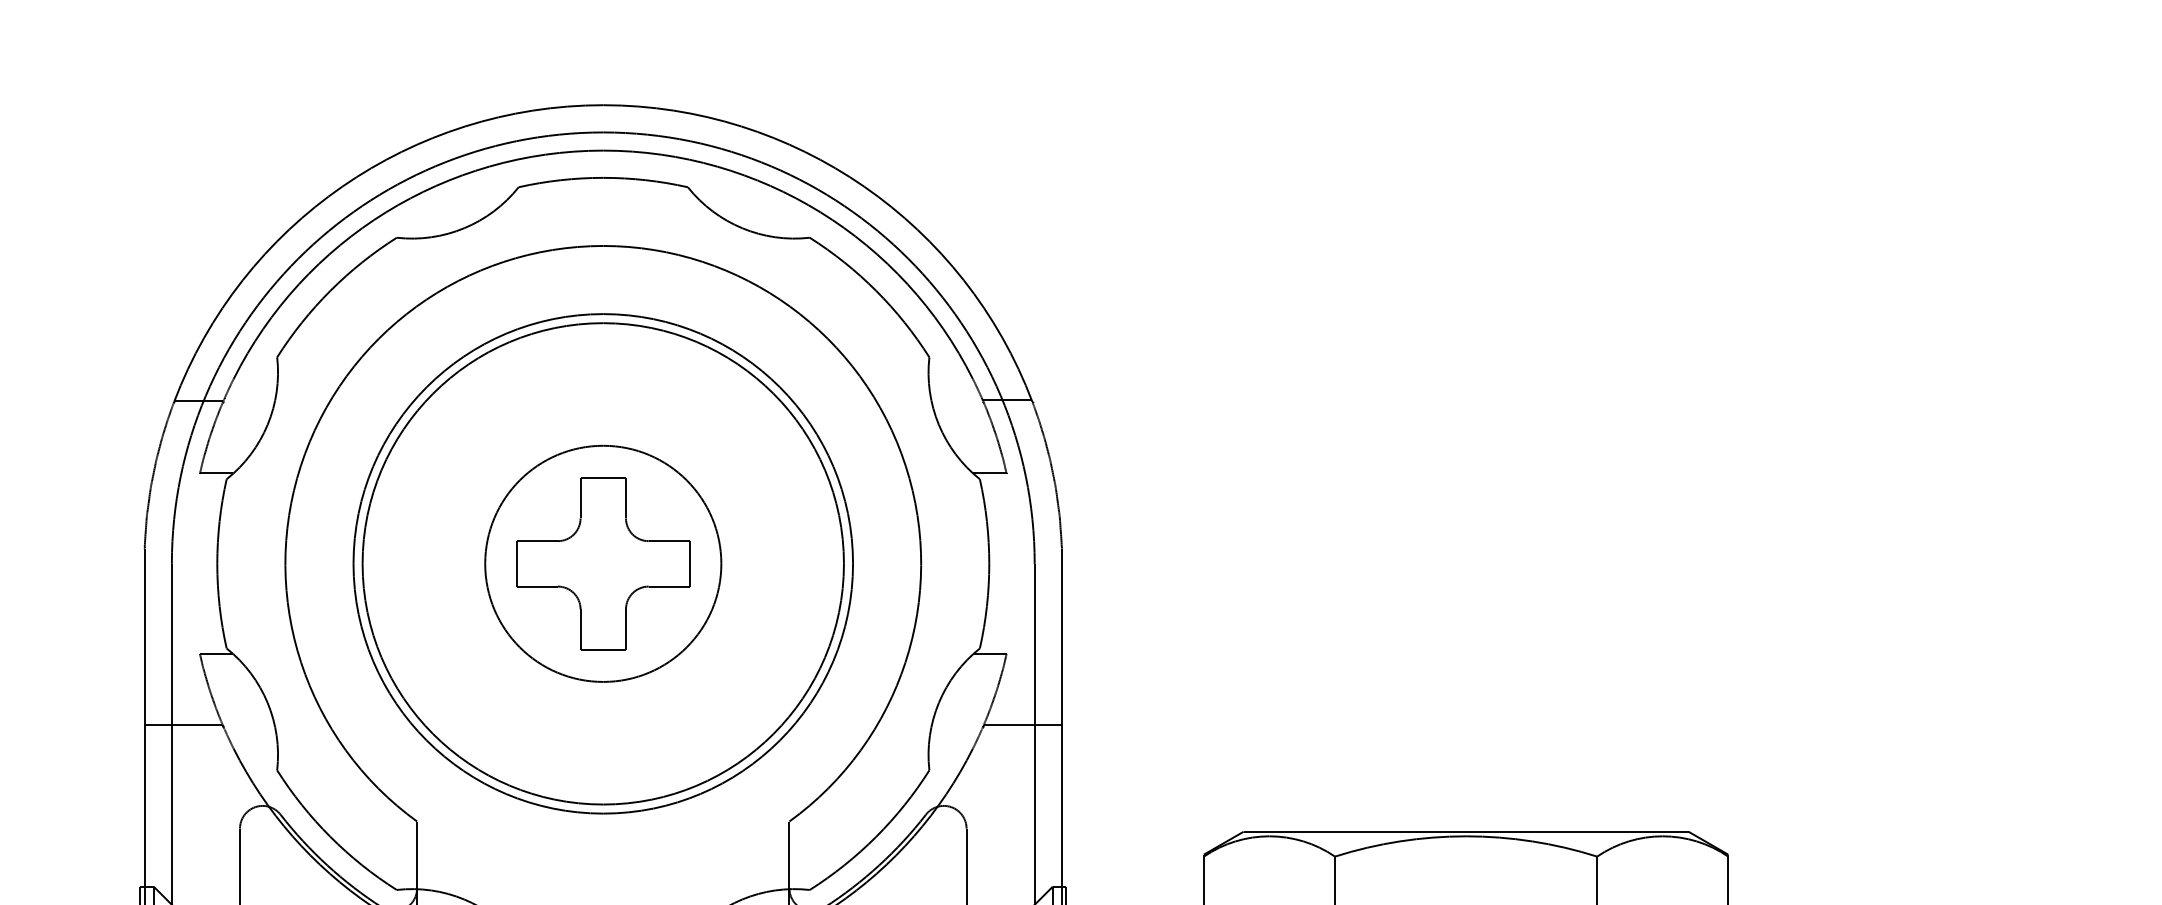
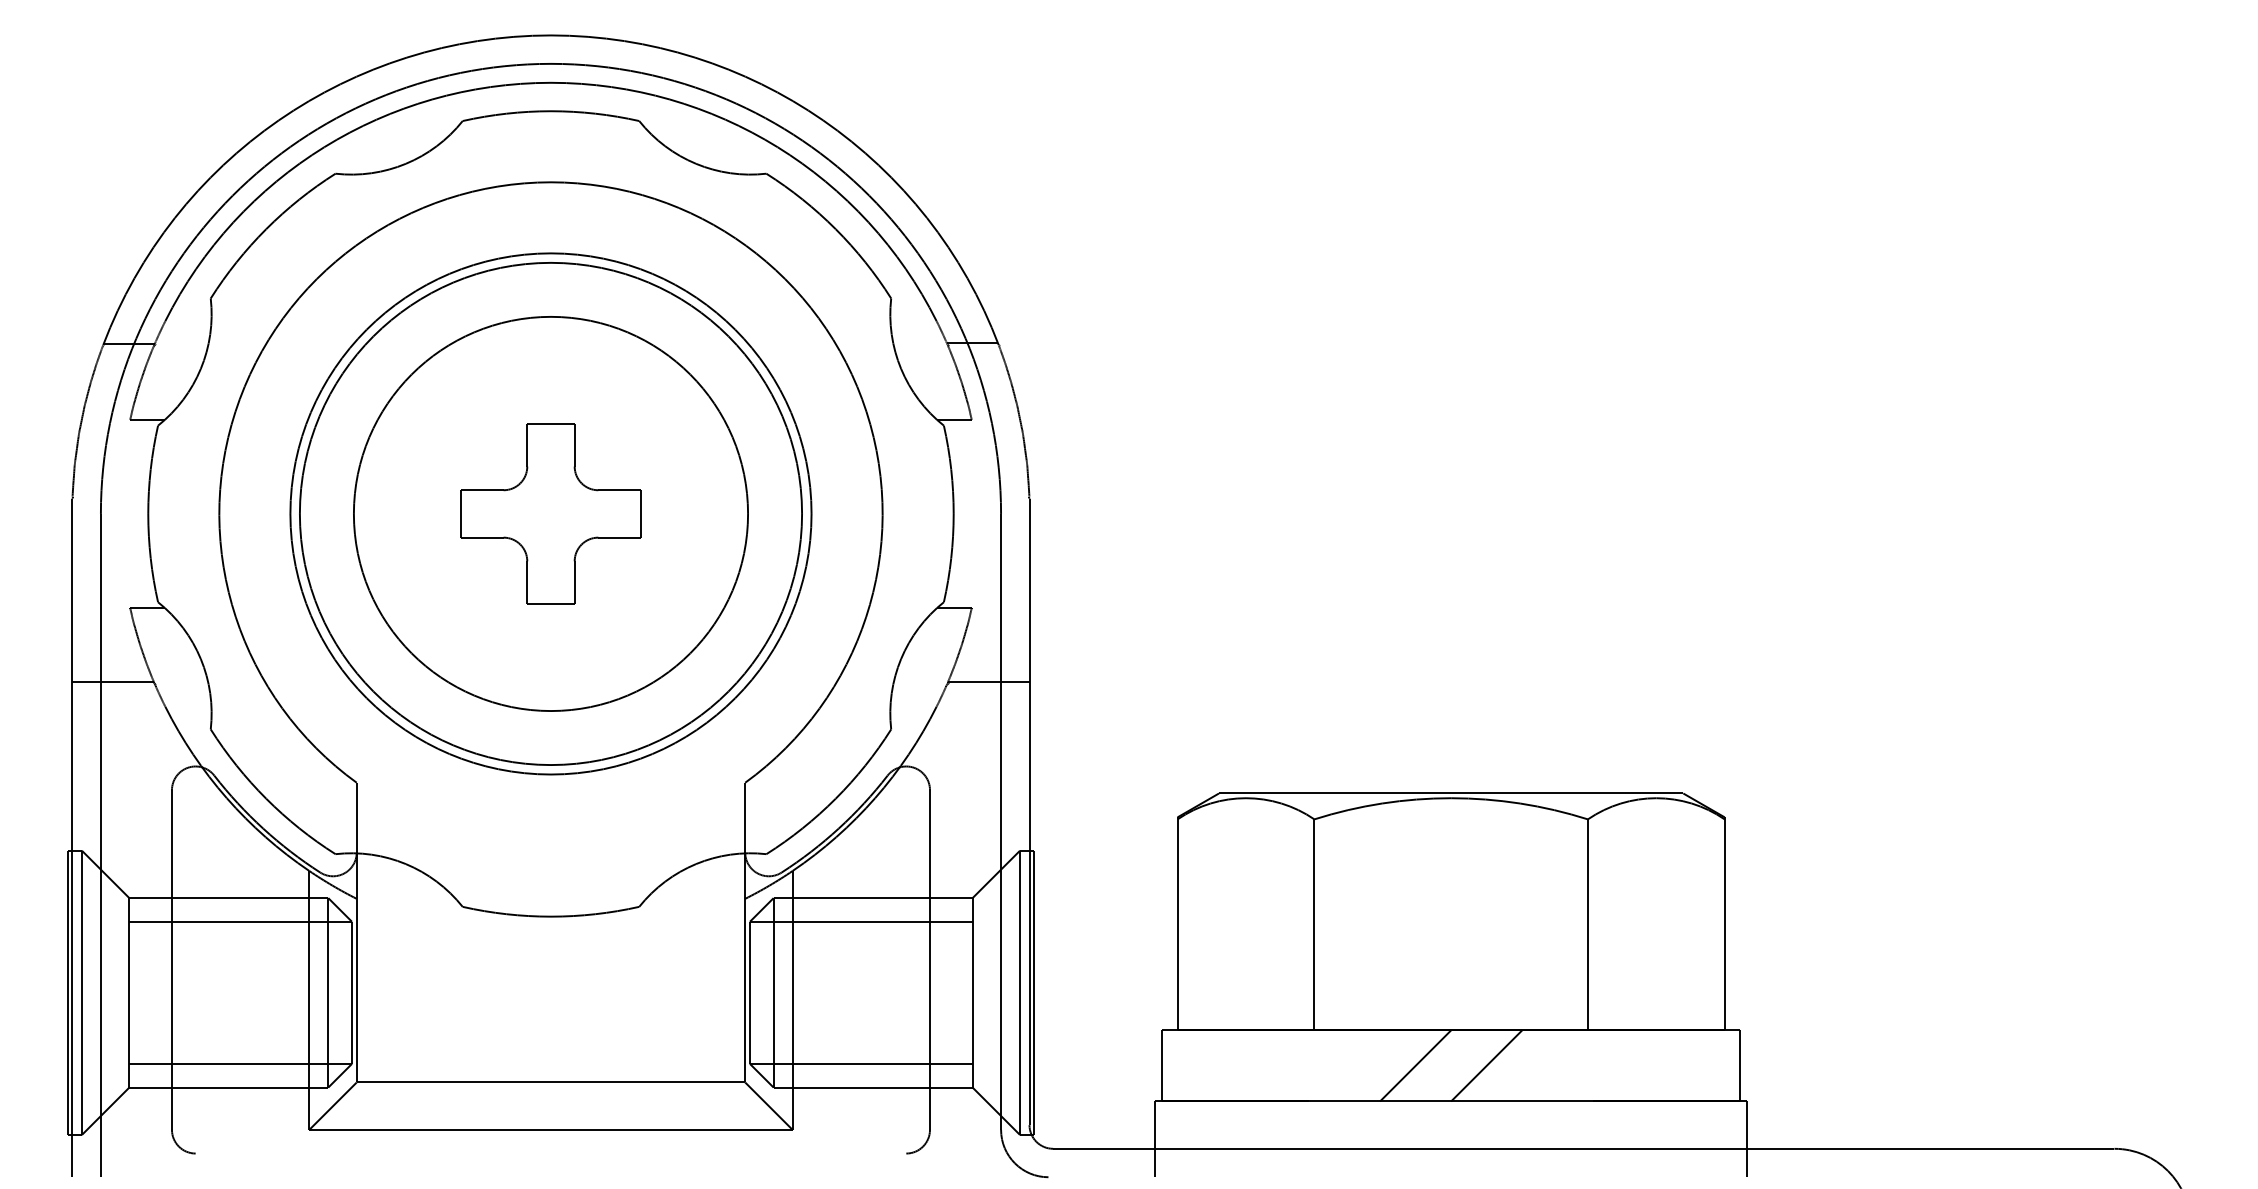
circle: (602, 563) -> (550, 513), size x1.6

